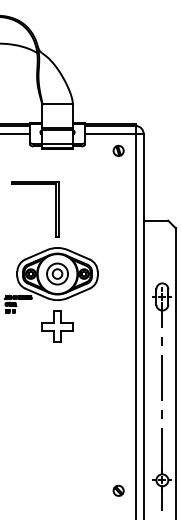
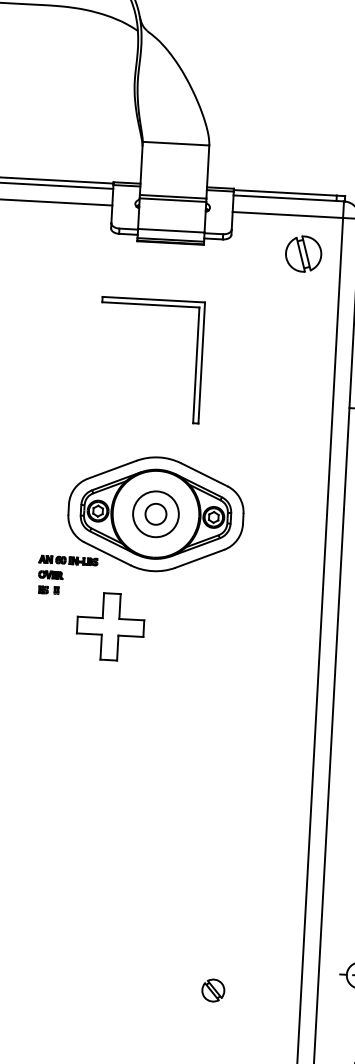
part: (118, 150) -> (303, 252), size x1.6
part: (55, 209) -> (194, 362), moved
part: (57, 326) -> (110, 626), moved
part: (118, 490) -> (213, 989), moved

